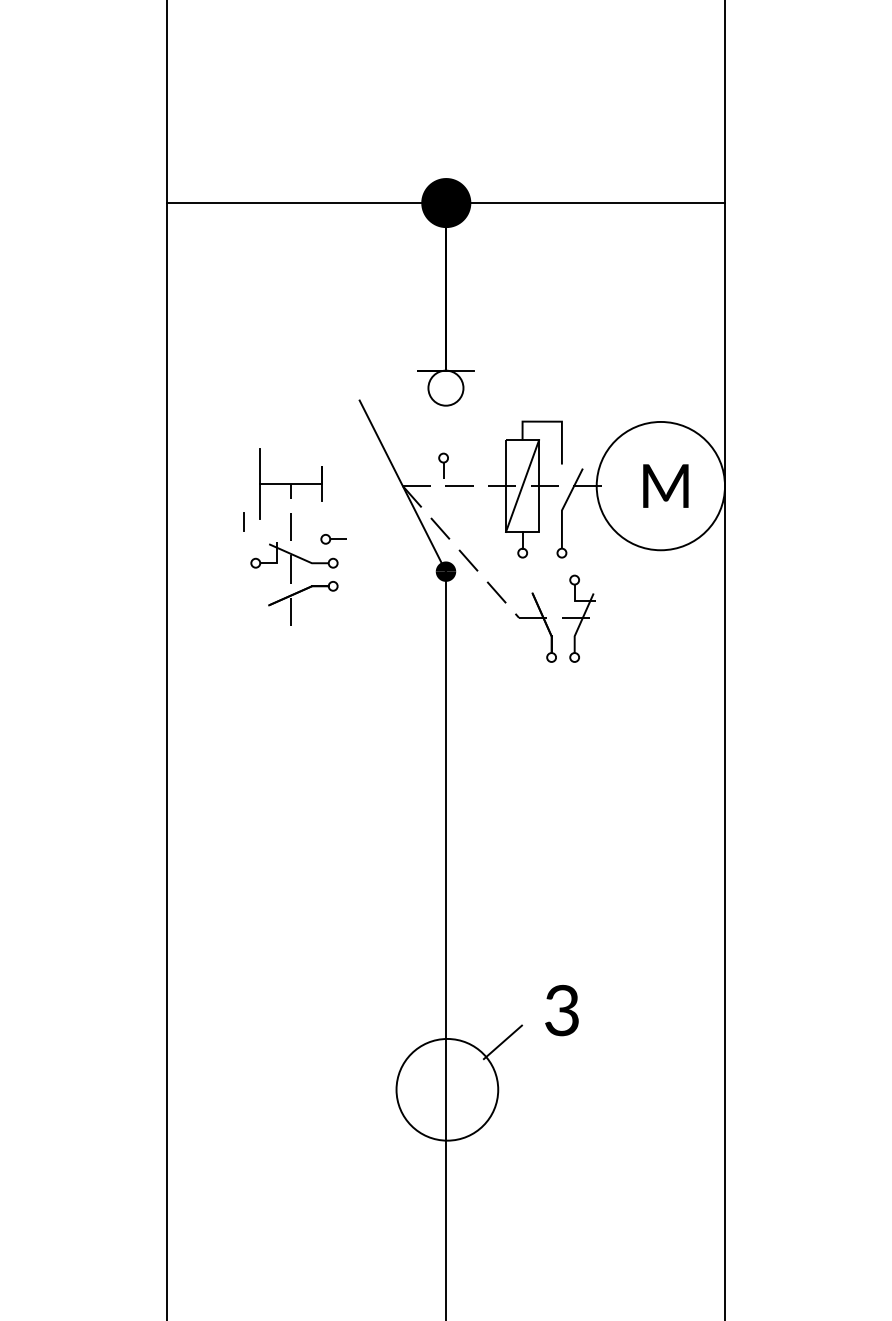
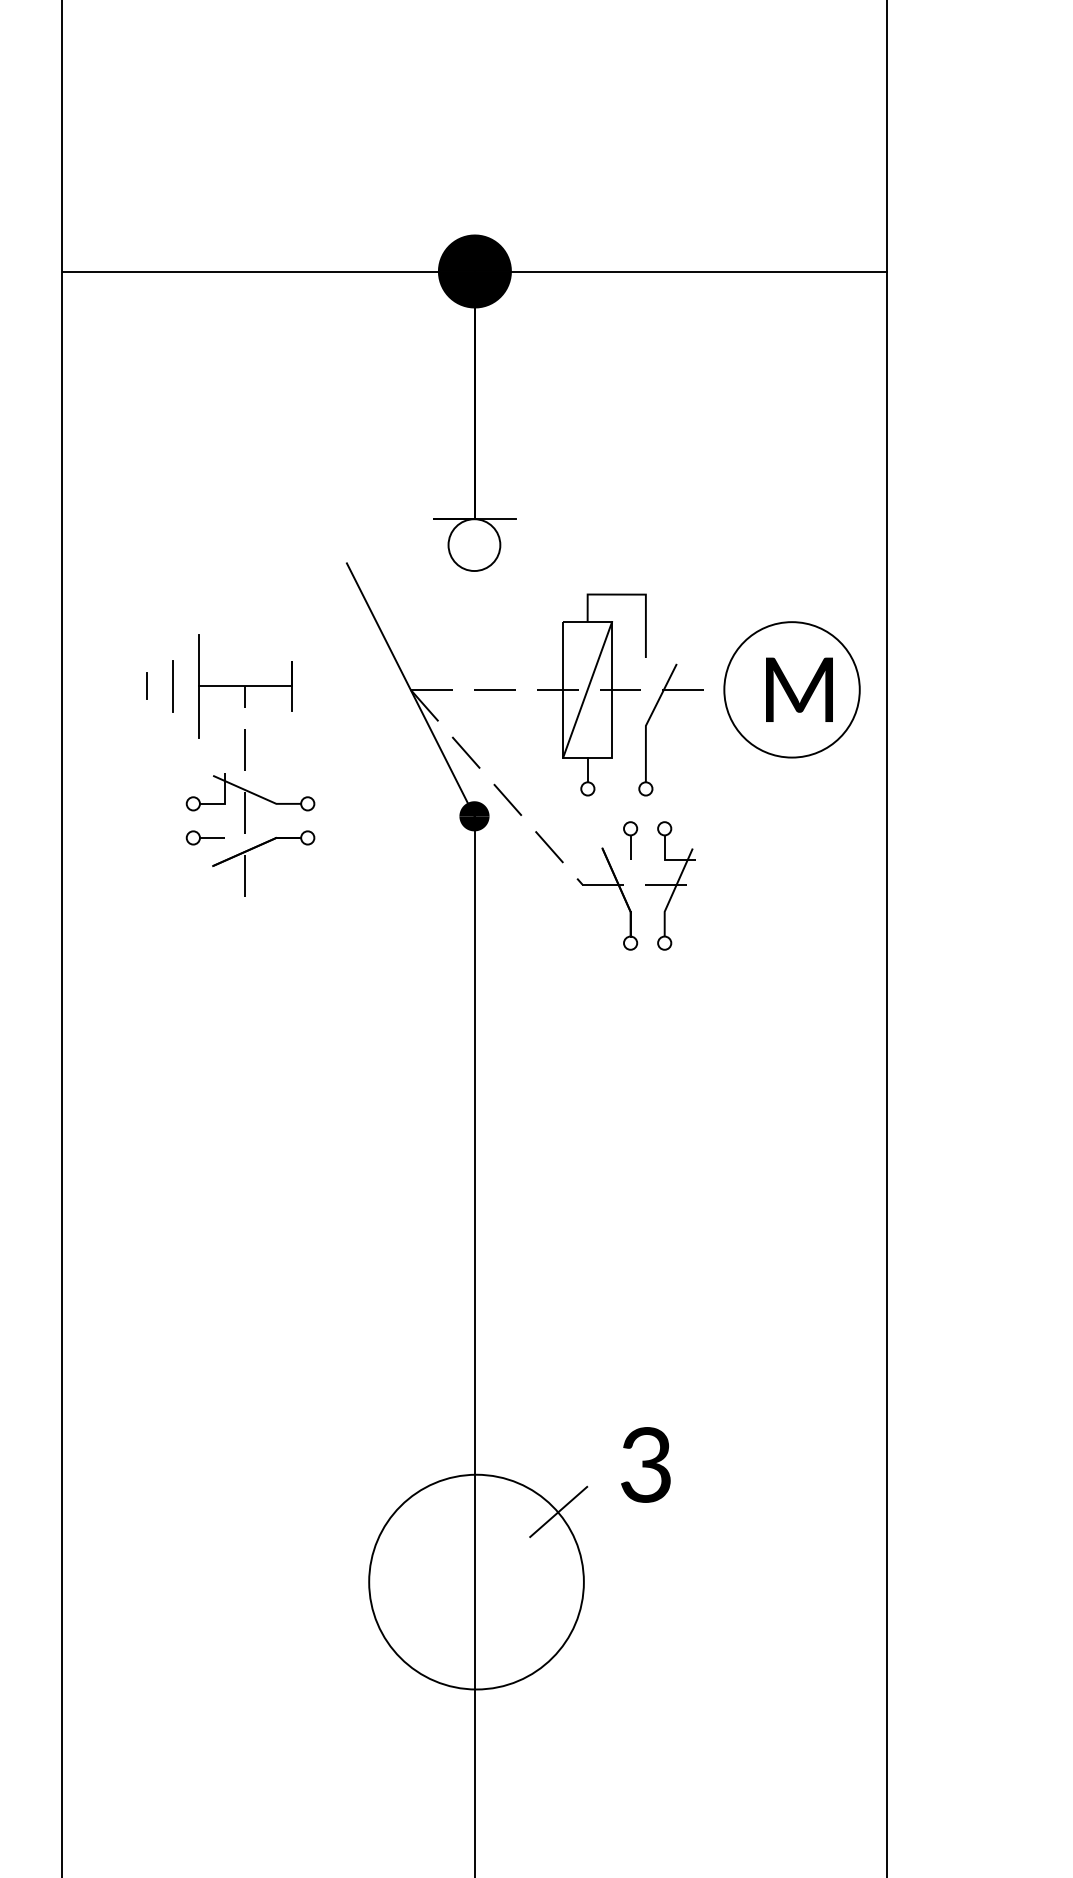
part: (443, 465) -> (630, 839), moved
line: (242, 483) -> (173, 685), added
circle: (660, 485) -> (791, 688), size x0.71
line: (243, 521) -> (147, 685), moved
part: (333, 539) -> (204, 838), moved
circle: (447, 1089) -> (476, 1581), size x1.43

